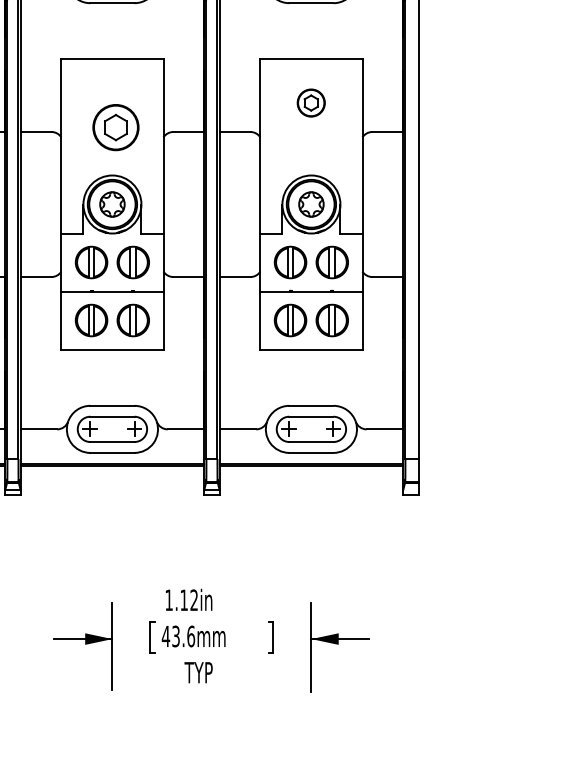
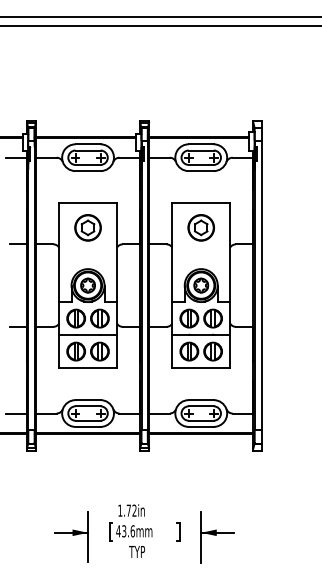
part: (310, 102) -> (200, 227), size x1.67
part: (114, 126) -> (87, 227), moved
text: (183, 599) -> (128, 510), 1.12in -> 1.72in

